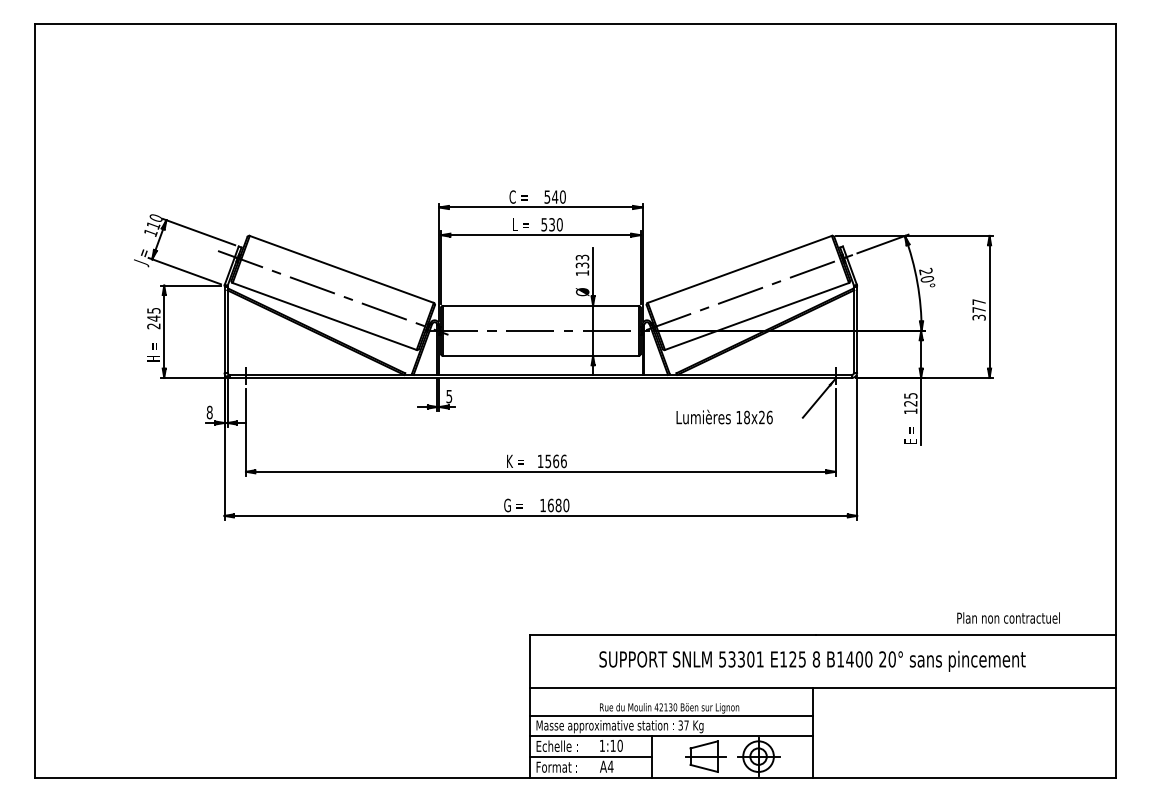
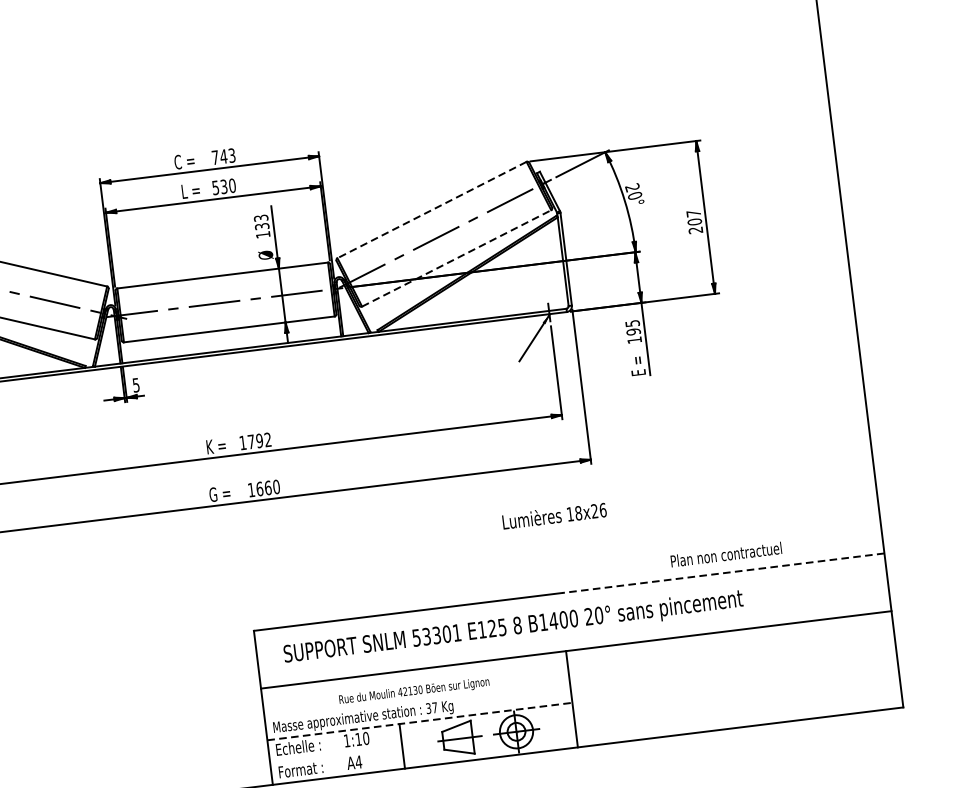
text: (554, 196) -> (222, 156), 540 -> 743
line: (739, 269) -> (431, 210), solid -> dashed
text: (978, 313) -> (694, 225), 377 -> 207
line: (756, 316) -> (456, 258), solid -> dashed
text: (910, 403) -> (633, 331), 125 -> 195
text: (724, 416) -> (554, 515), moved
text: (555, 461) -> (259, 441), 1566 -> 1792
text: (558, 504) -> (267, 486), 1680 -> 1660
text: (1008, 617) -> (726, 554), moved
line: (965, 634) -> (723, 573), solid -> dashed
text: (812, 660) -> (513, 627), moved
line: (671, 715) -> (417, 699), removed
line: (671, 736) -> (420, 721), solid -> dashed
line: (590, 757) -> (335, 754), removed

